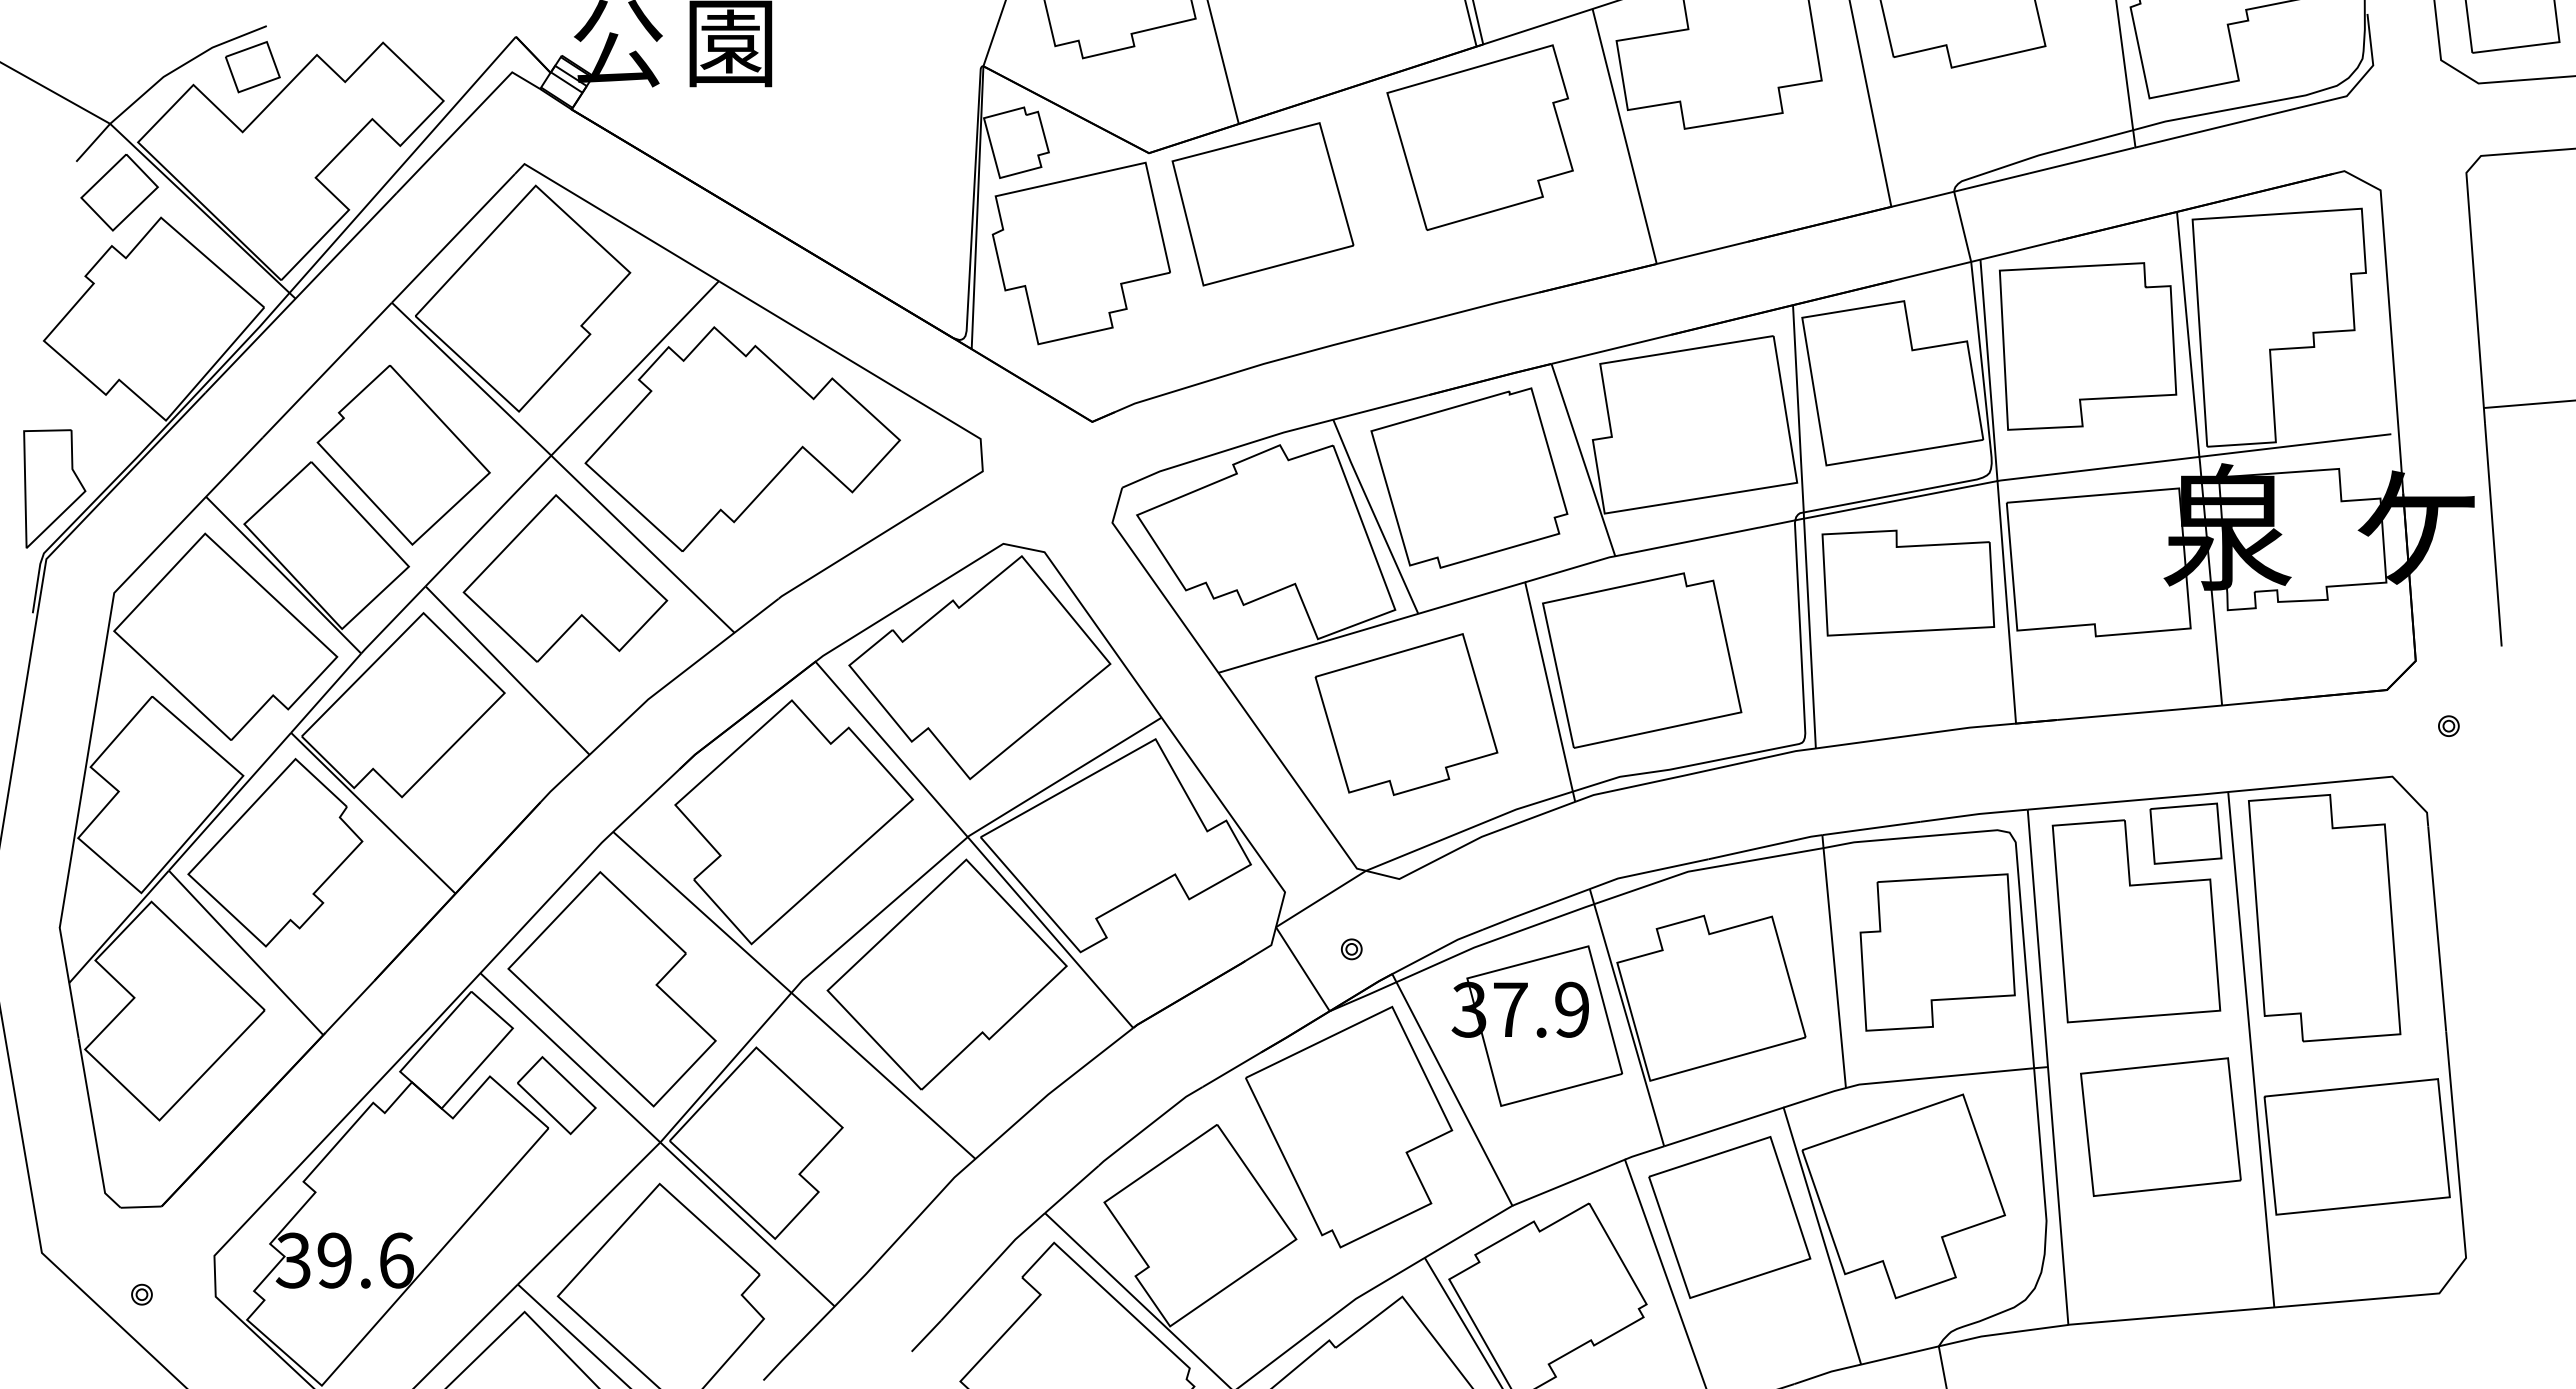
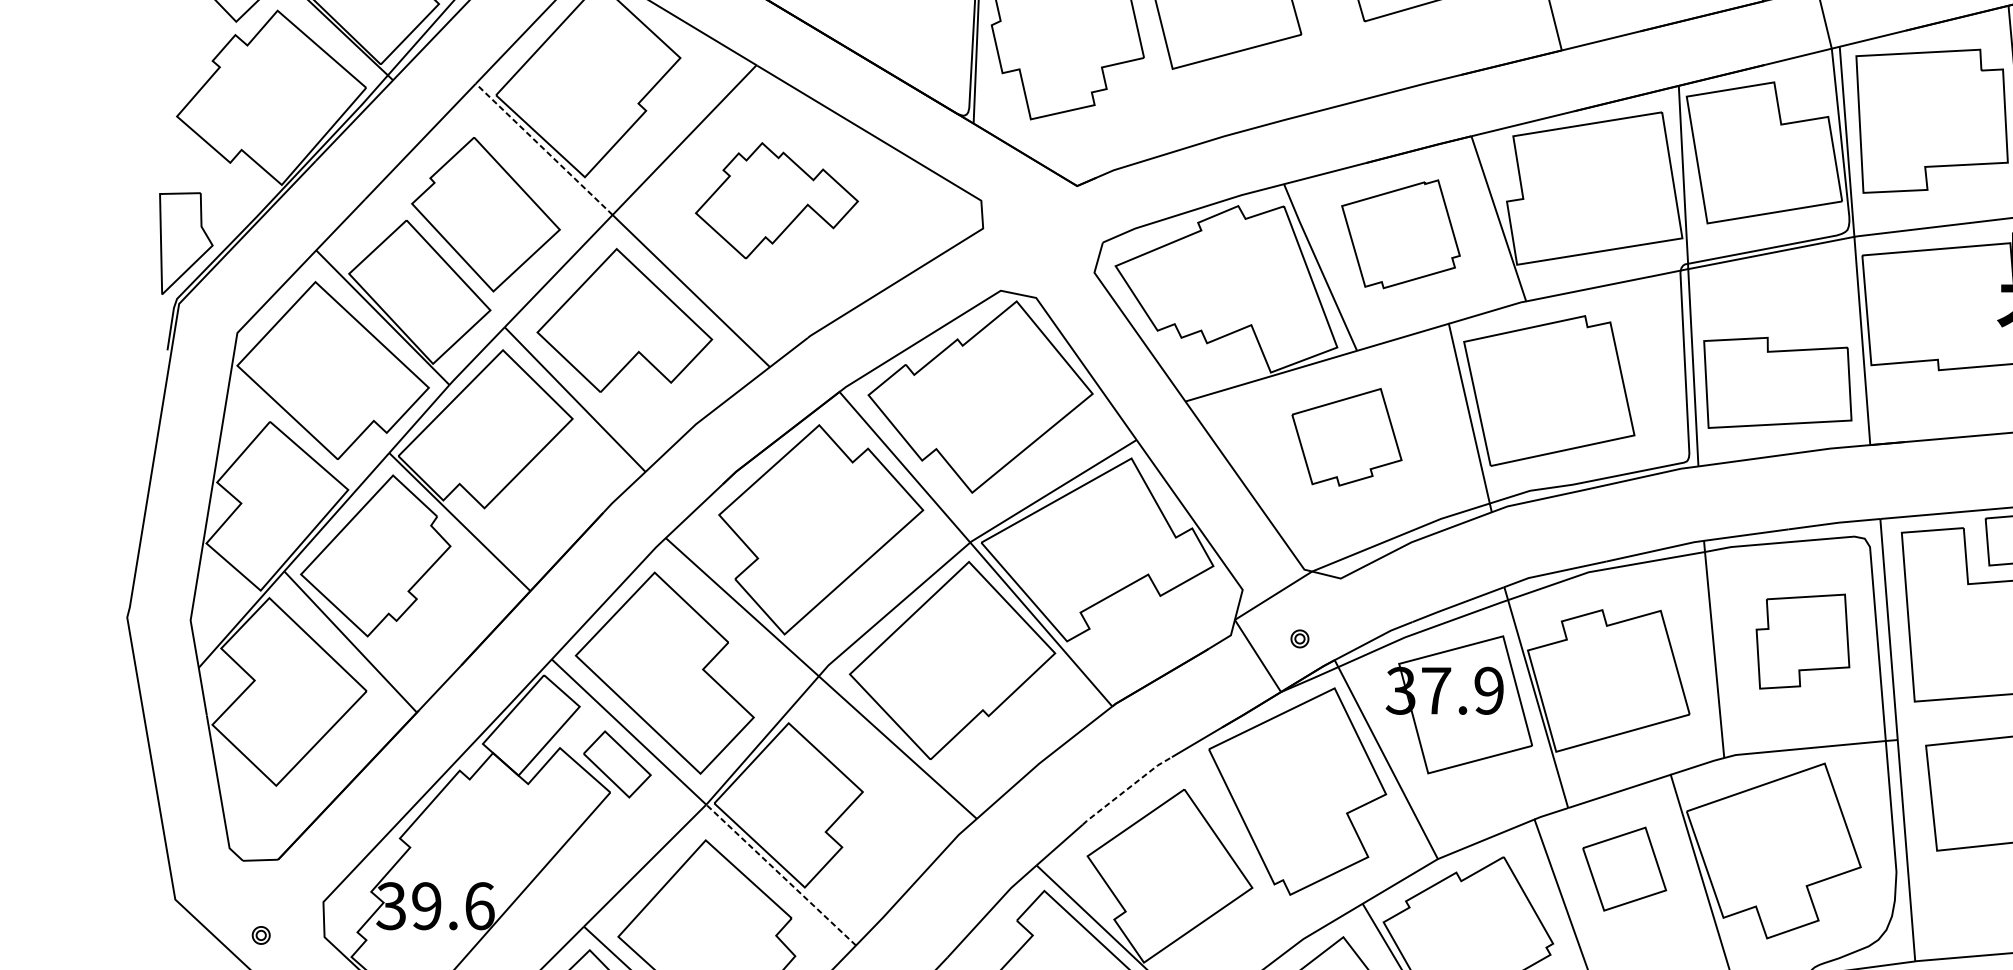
line: (471, 378) -> (544, 148), solid -> dashed
part: (742, 438) -> (776, 200), size x0.6
part: (1469, 477) -> (1401, 233), size x0.7
part: (1908, 582) -> (1777, 382), moved
part: (1406, 714) -> (1346, 437), size x0.7
part: (1937, 952) -> (1802, 641), size x0.7
line: (1150, 1124) -> (1127, 789), solid -> dashed
part: (1729, 1217) -> (1624, 869), size x0.6
line: (747, 1224) -> (781, 875), solid -> dashed

